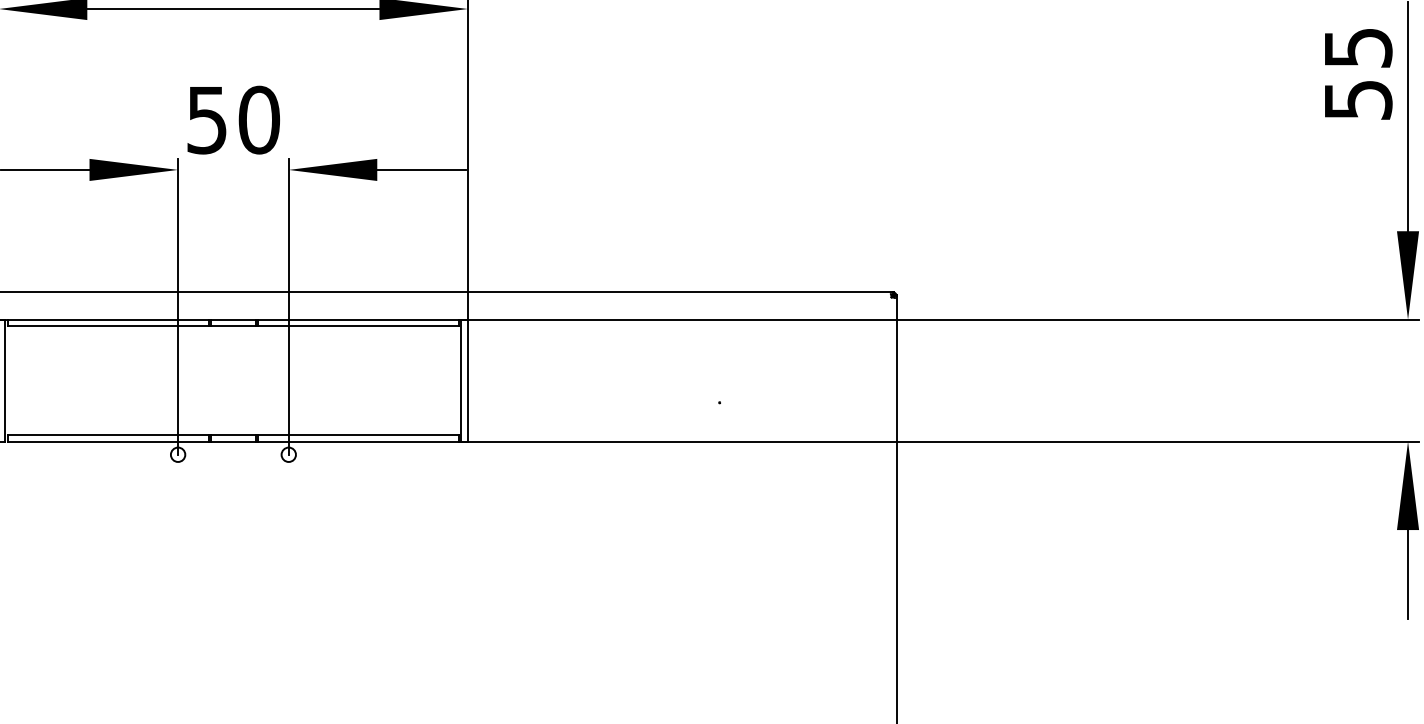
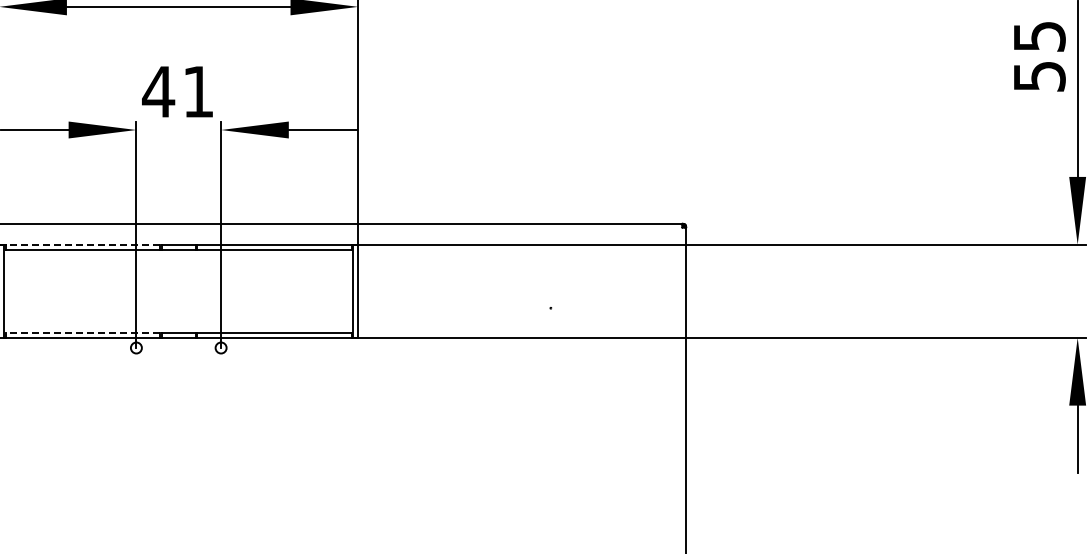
text: (233, 119) -> (178, 91), 50 -> 41
line: (107, 319) -> (82, 244), solid -> dashed
line: (107, 434) -> (82, 332), solid -> dashed

